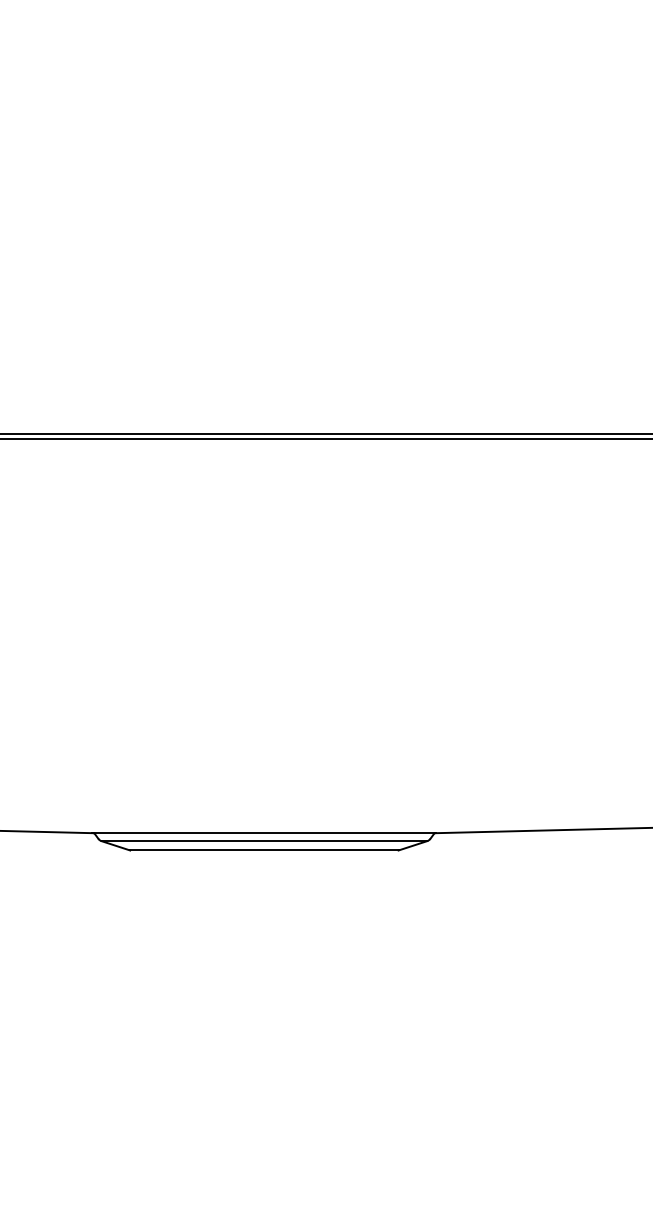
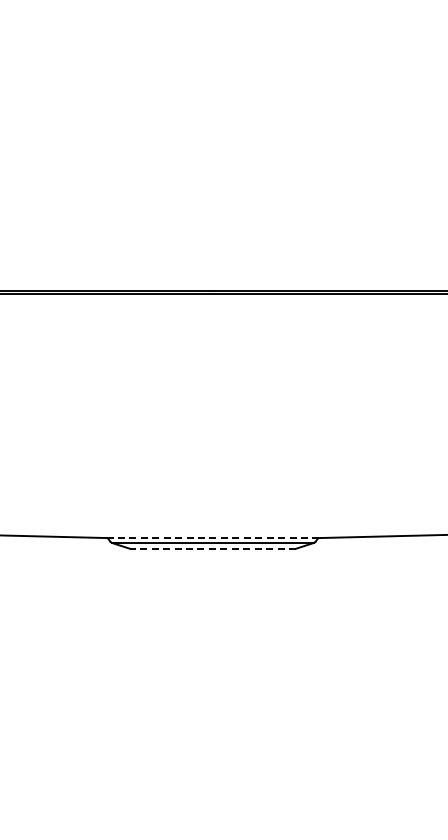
line: (265, 833) -> (213, 538), solid -> dashed
line: (263, 850) -> (212, 548), solid -> dashed

